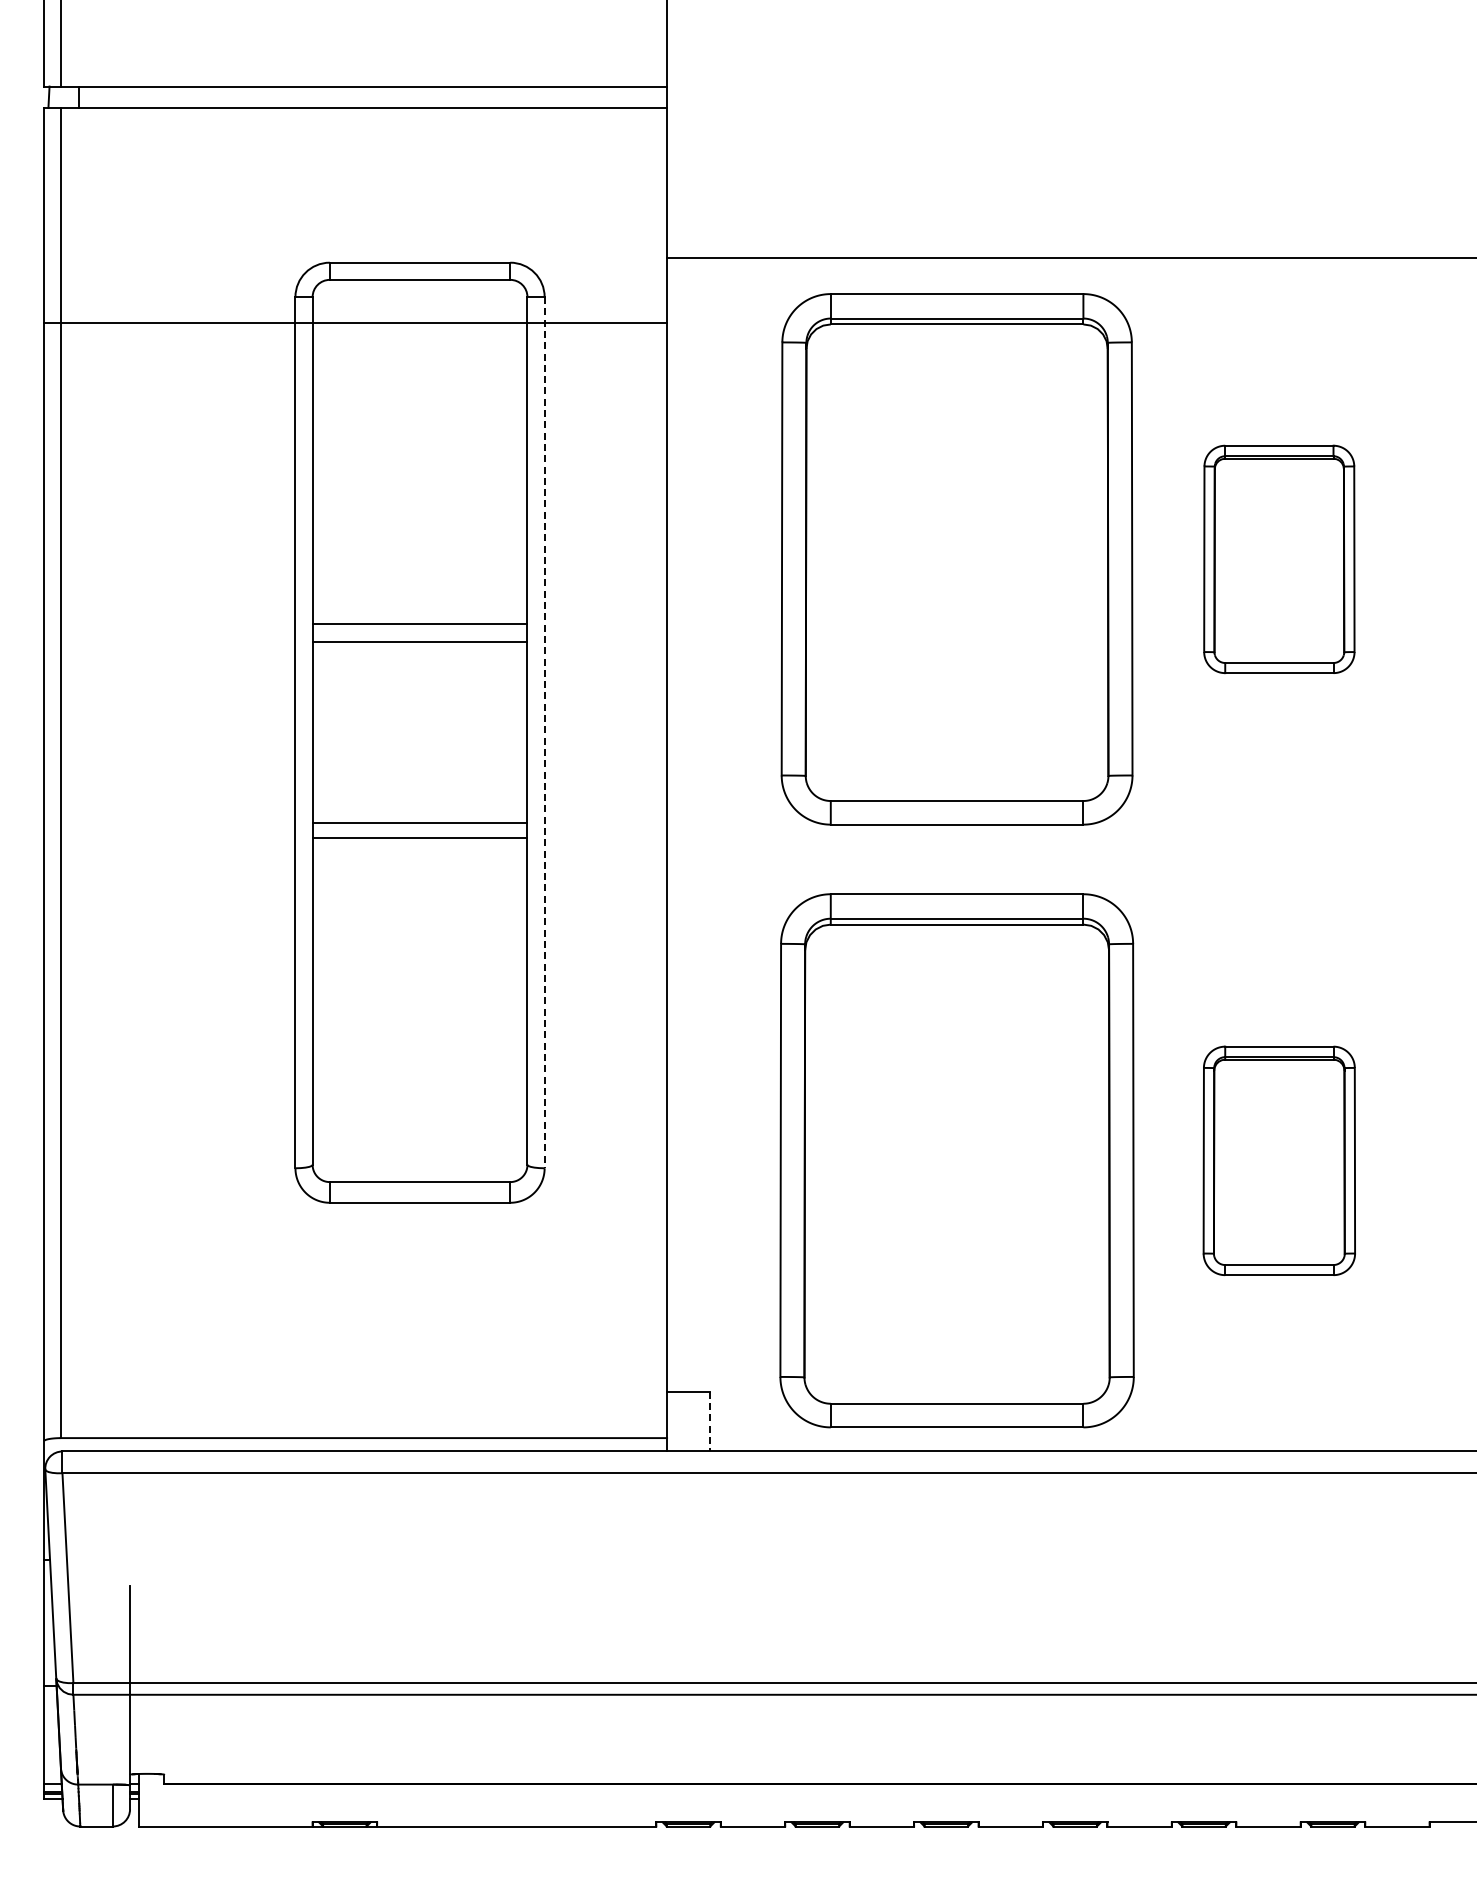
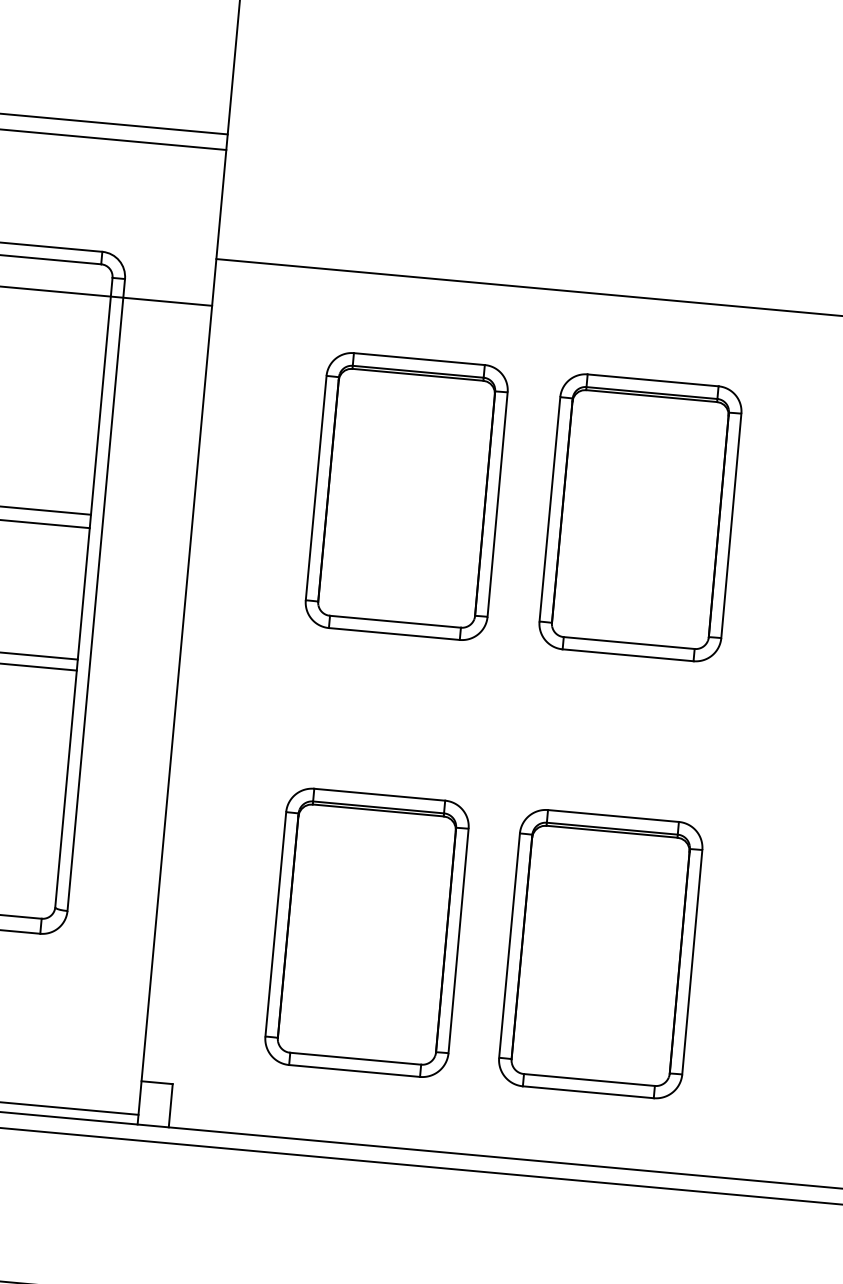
part: (956, 559) -> (406, 496), size x0.71
part: (1279, 559) -> (640, 517), size x1.67
line: (544, 732) -> (96, 594), dashed -> solid
part: (956, 1160) -> (366, 932), size x0.71
part: (1279, 1160) -> (601, 953), size x1.67
line: (710, 1421) -> (171, 1105), dashed -> solid

